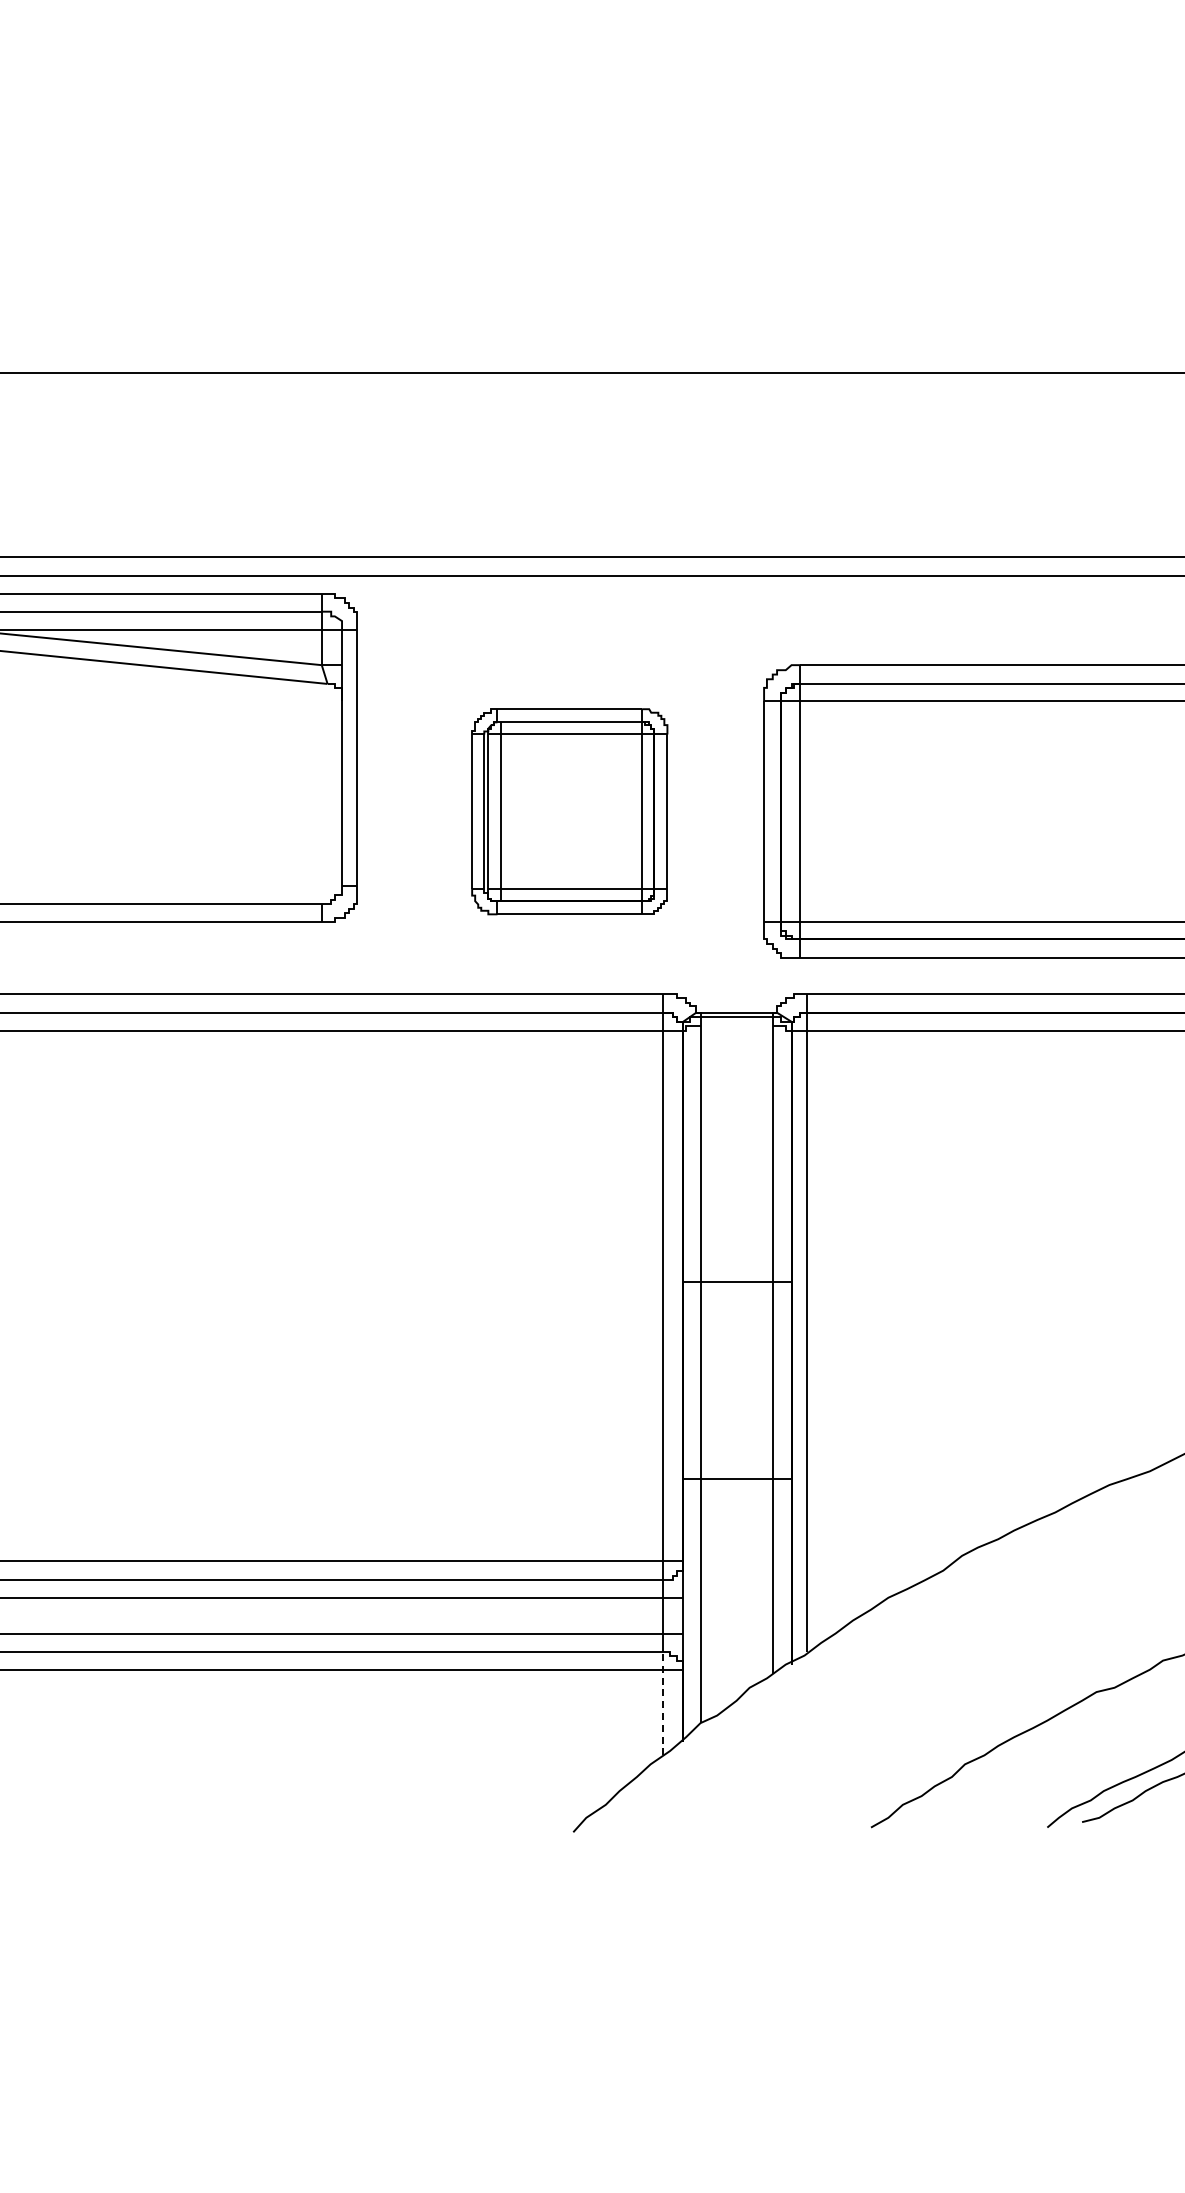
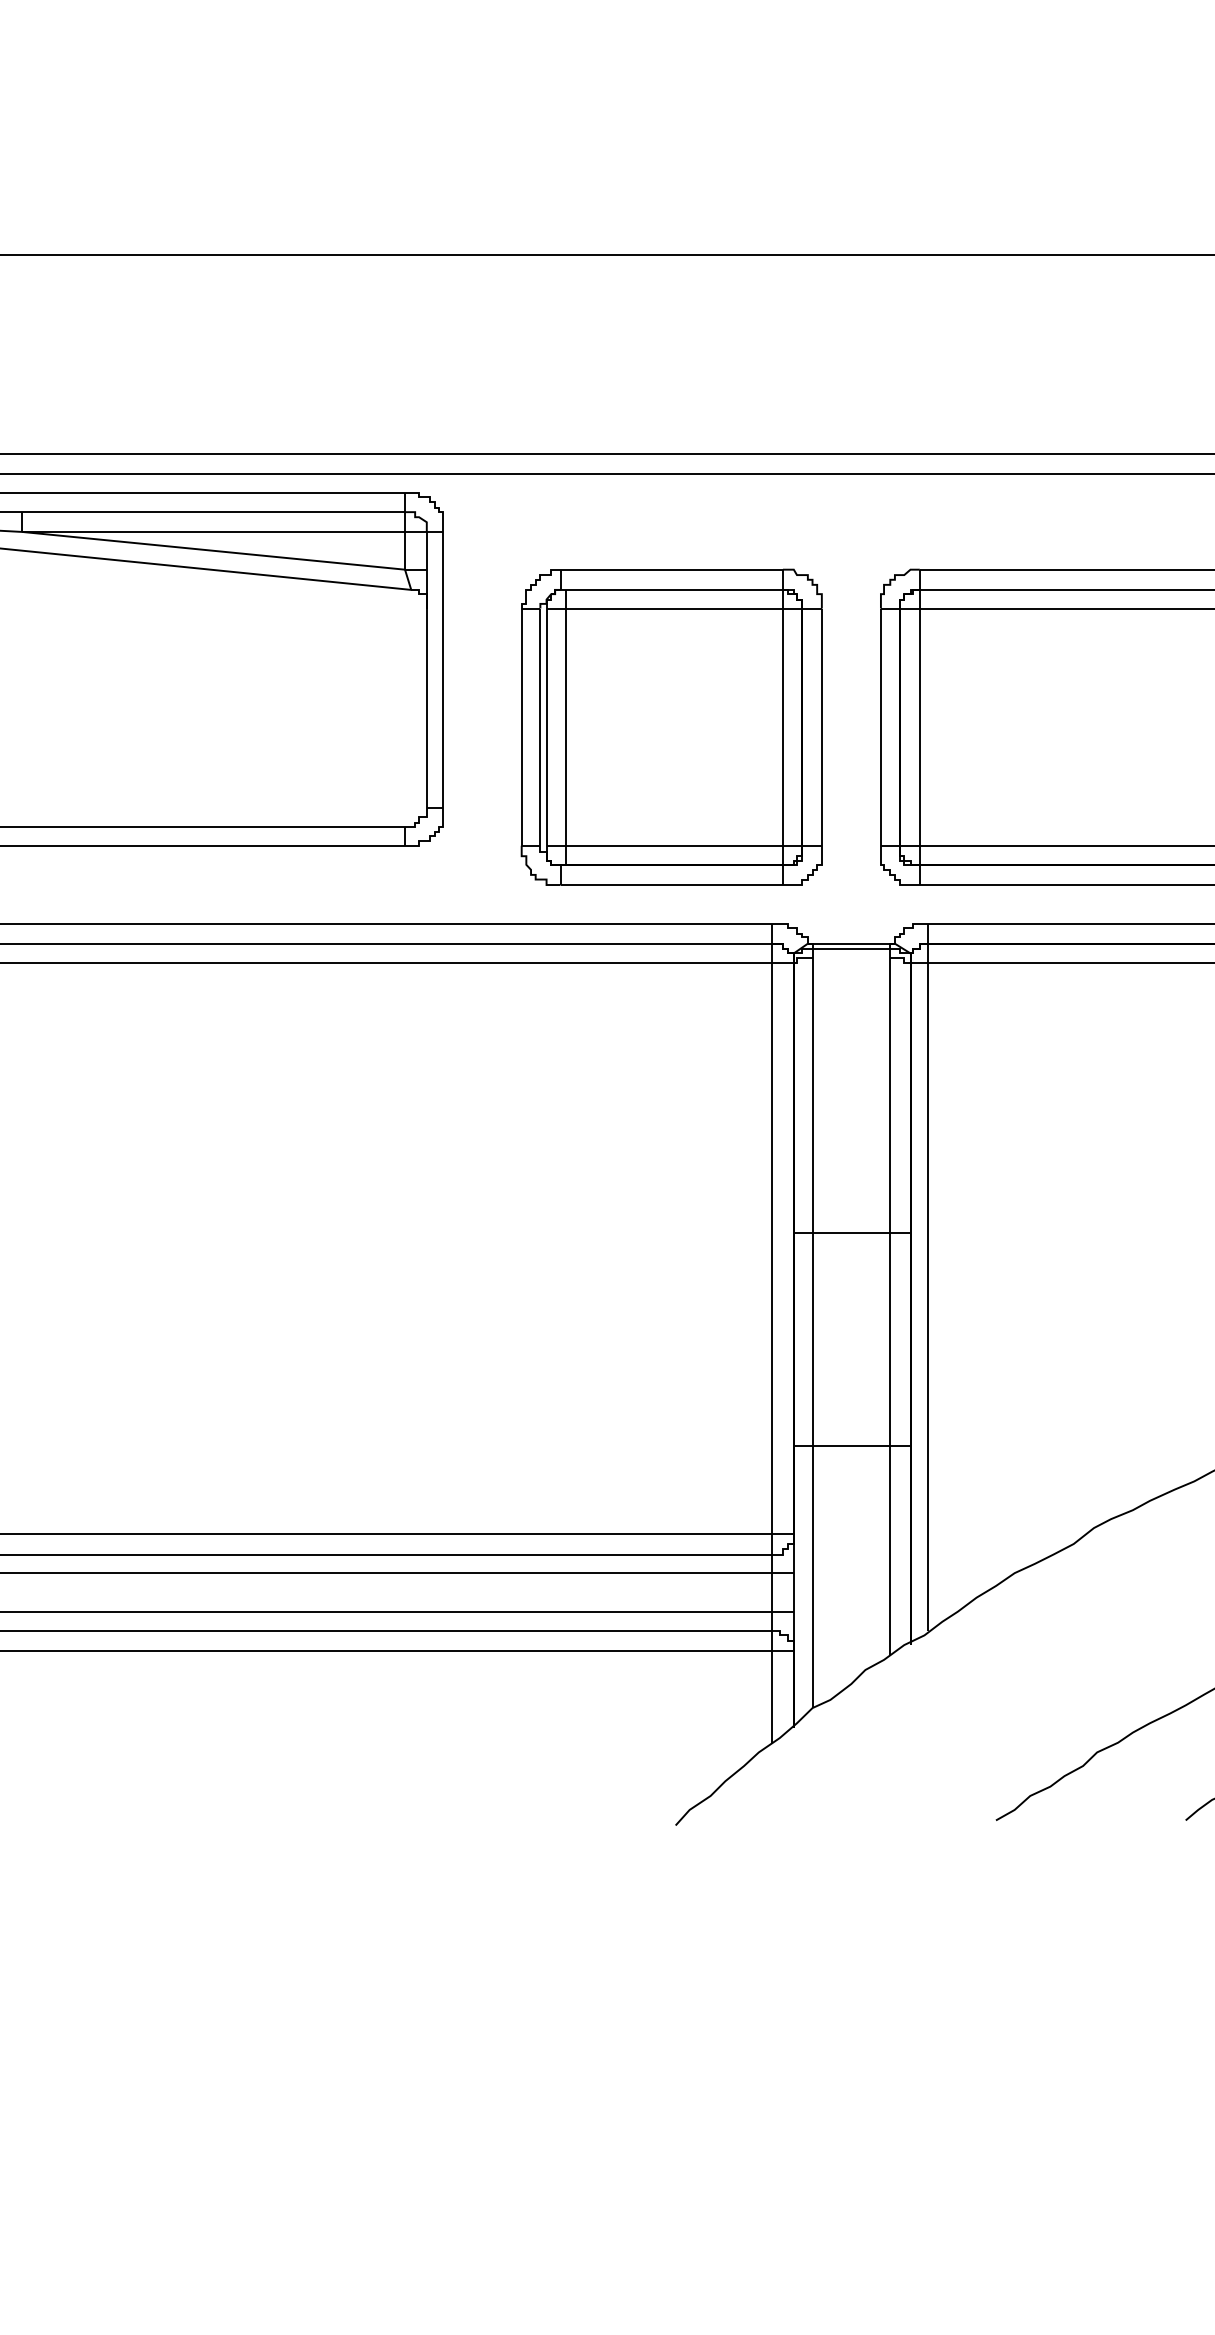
part: (569, 811) -> (671, 727), size x1.43
line: (662, 1703) -> (771, 1686), dashed -> solid

